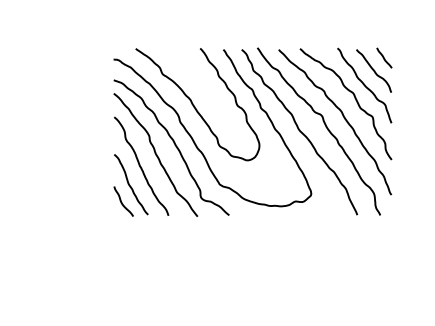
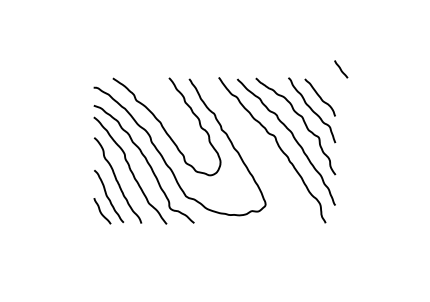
line: (384, 58) -> (341, 69), moved
curve: (299, 131) -> (255, 150), removed

